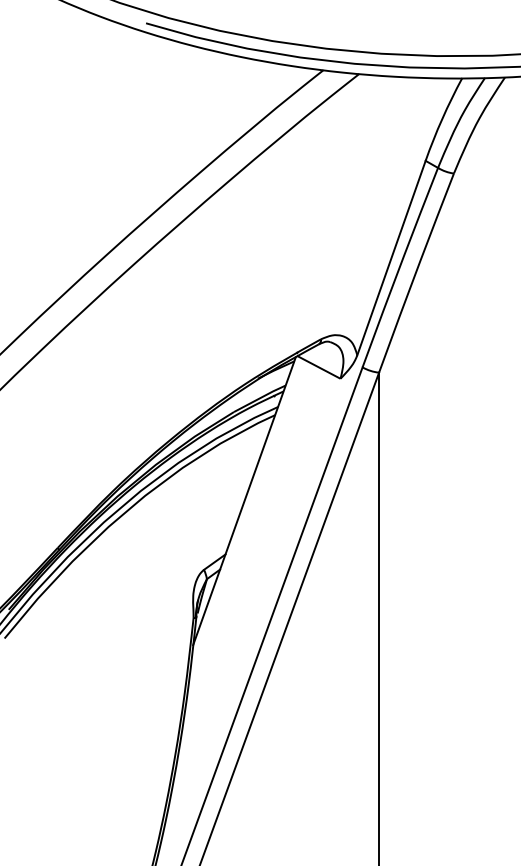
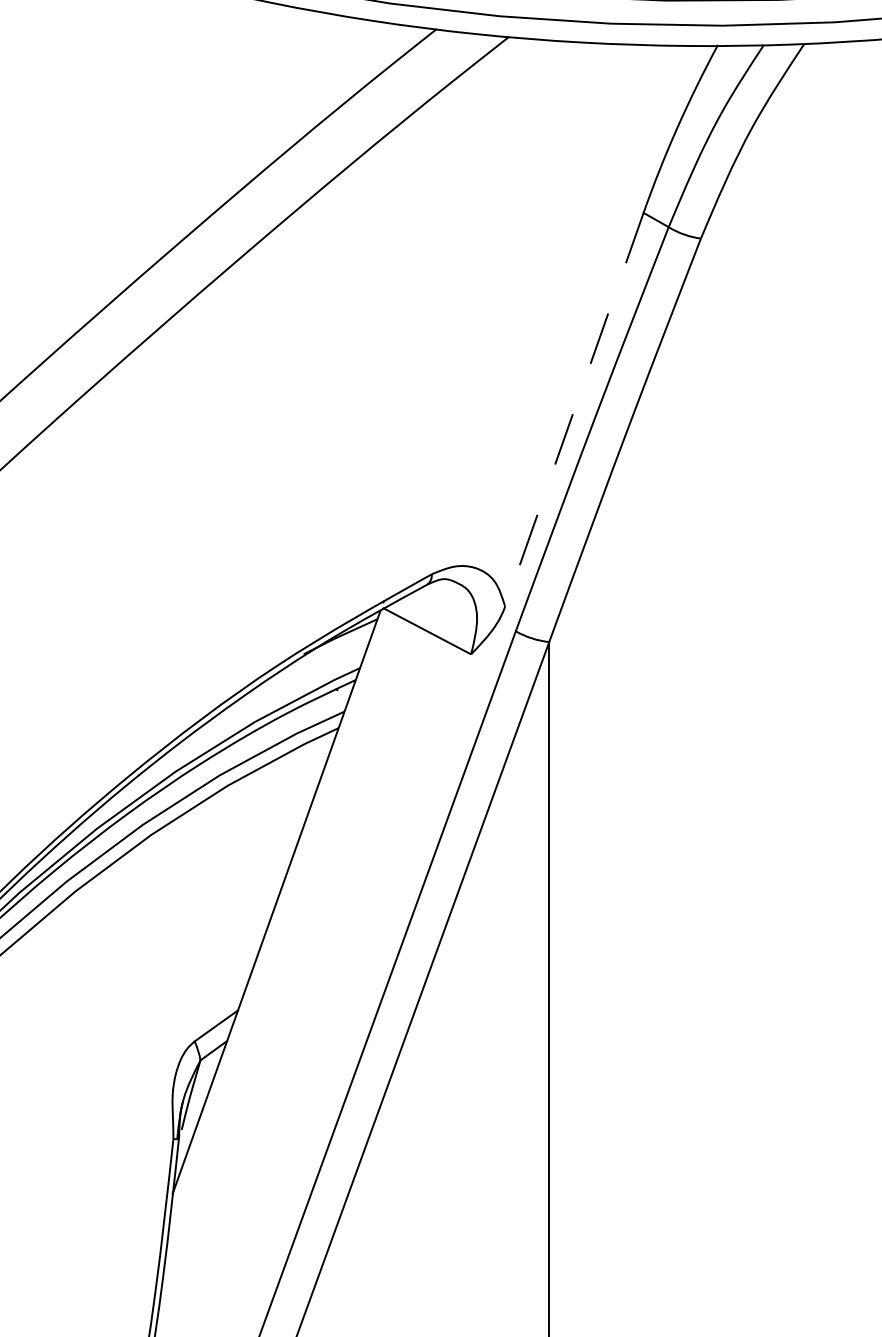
line: (391, 258) -> (574, 410), solid -> dashed

